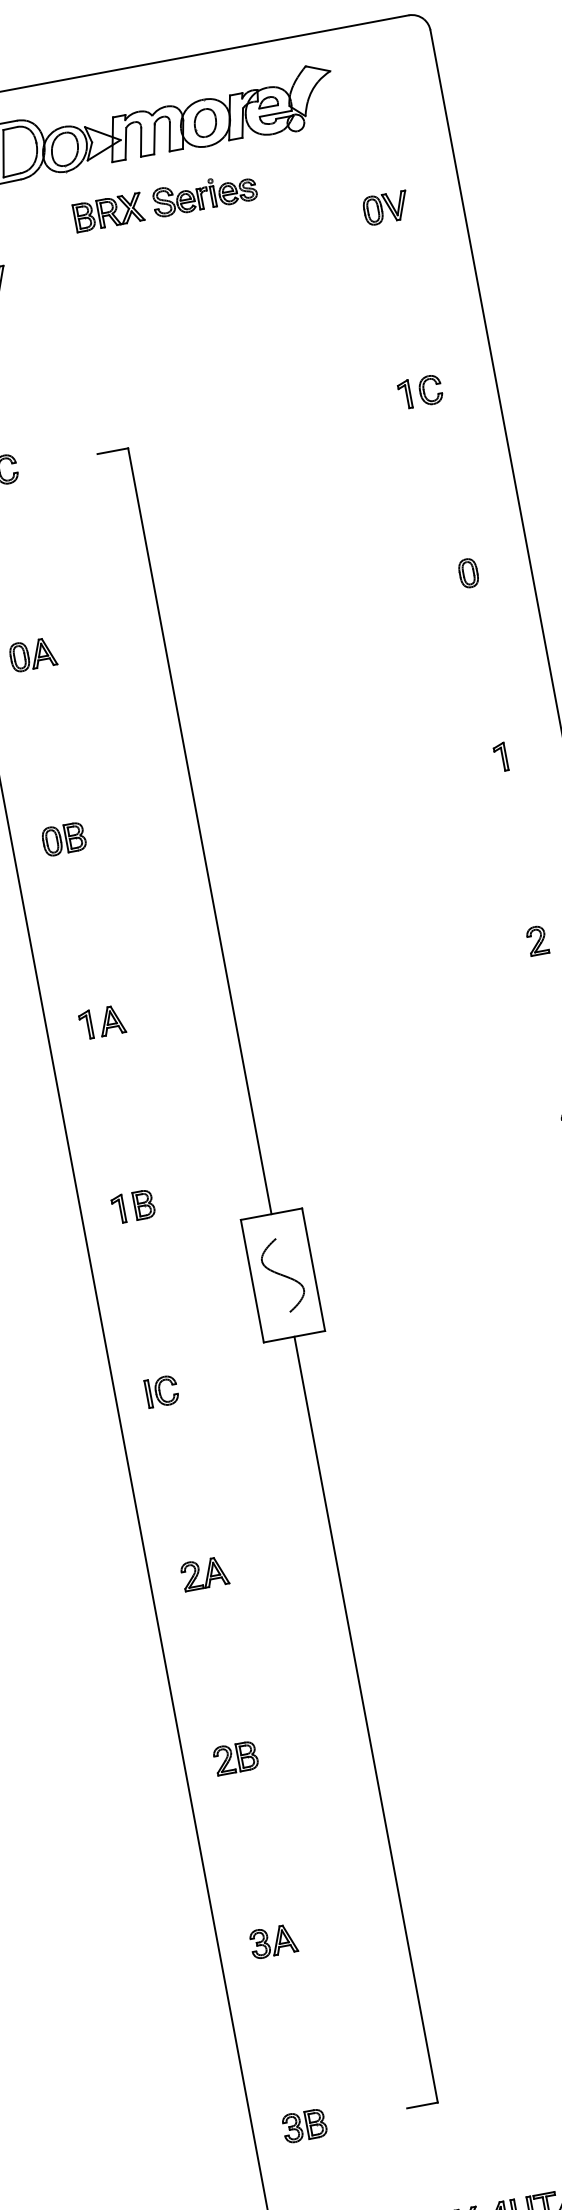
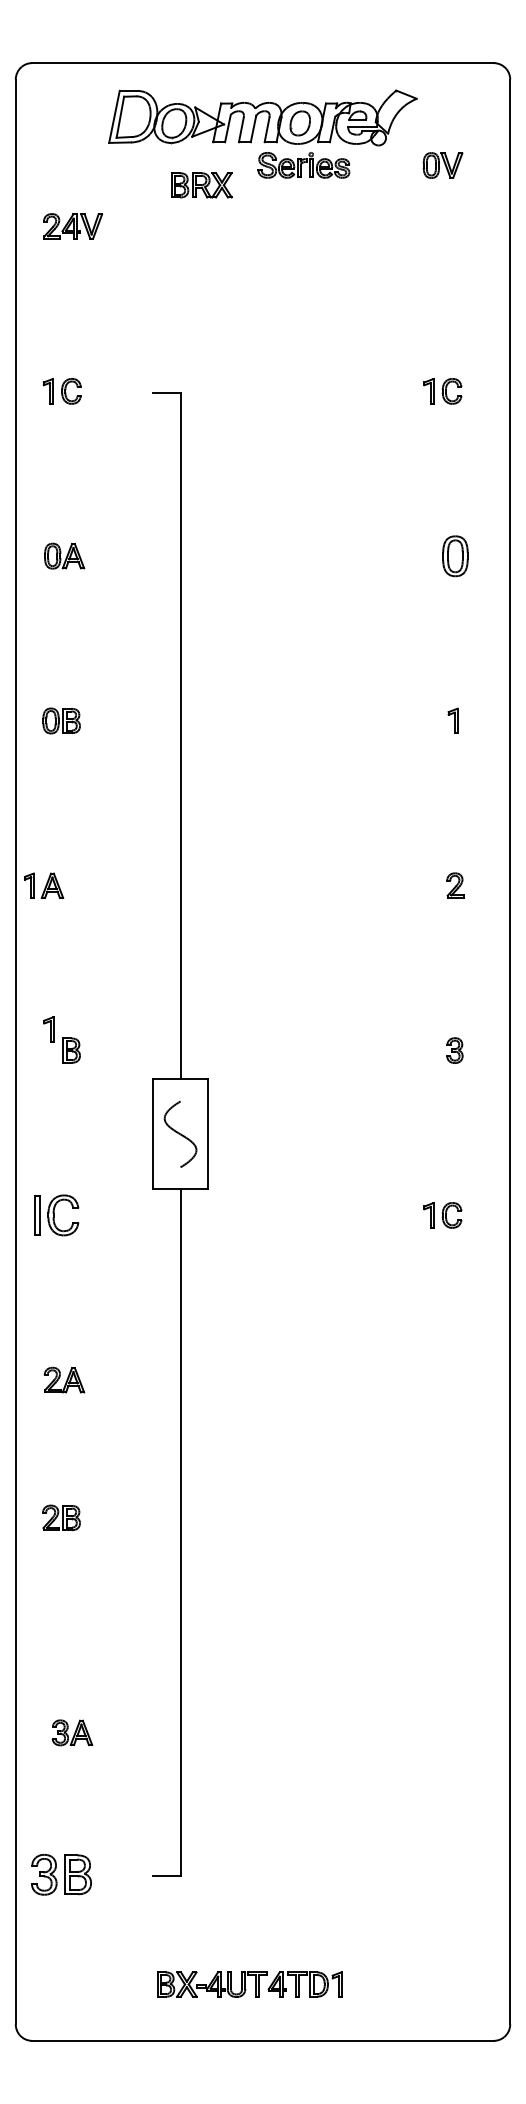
part: (204, 194) -> (303, 165), moved
part: (385, 208) -> (442, 165), moved
part: (467, 572) -> (454, 555), size x1.6
part: (102, 1021) -> (44, 885), moved
part: (118, 1209) -> (48, 1029), moved
part: (161, 1391) -> (56, 1215), size x1.6
part: (235, 1757) -> (61, 1517), moved
part: (273, 1941) -> (72, 1732), moved
part: (304, 2125) -> (61, 1874), size x1.6

